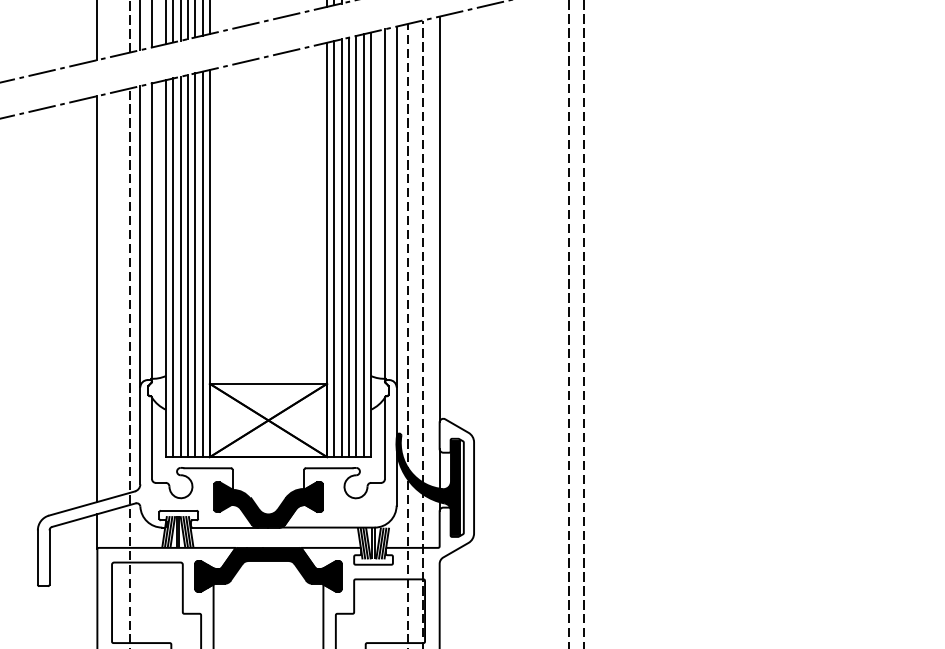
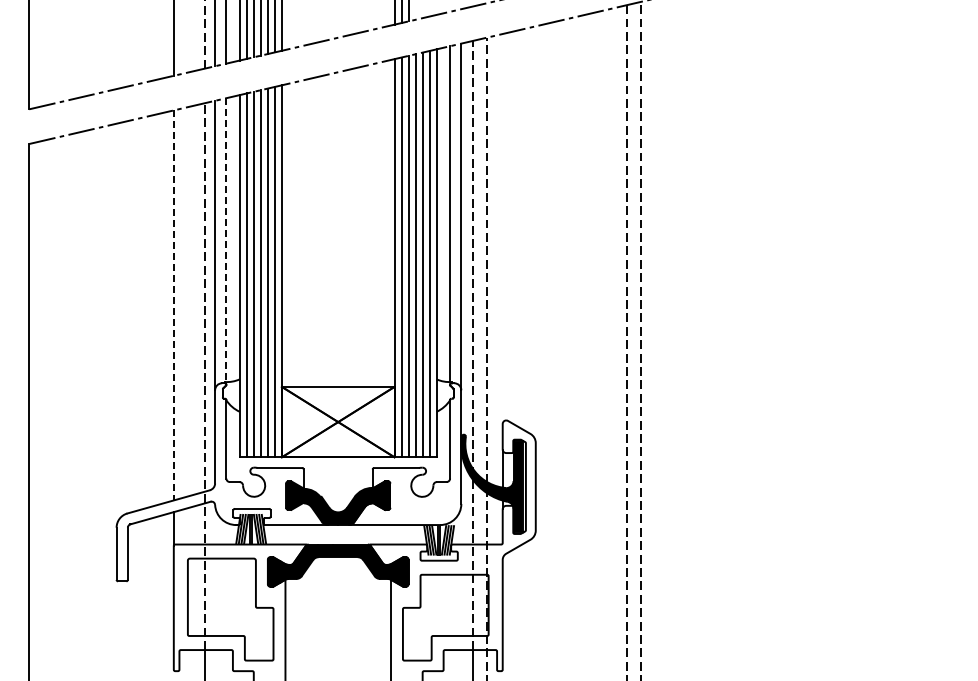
line: (439, 219) -> (502, 228), removed
line: (152, 231) -> (226, 240), solid -> dashed
line: (97, 299) -> (173, 305), solid -> dashed

